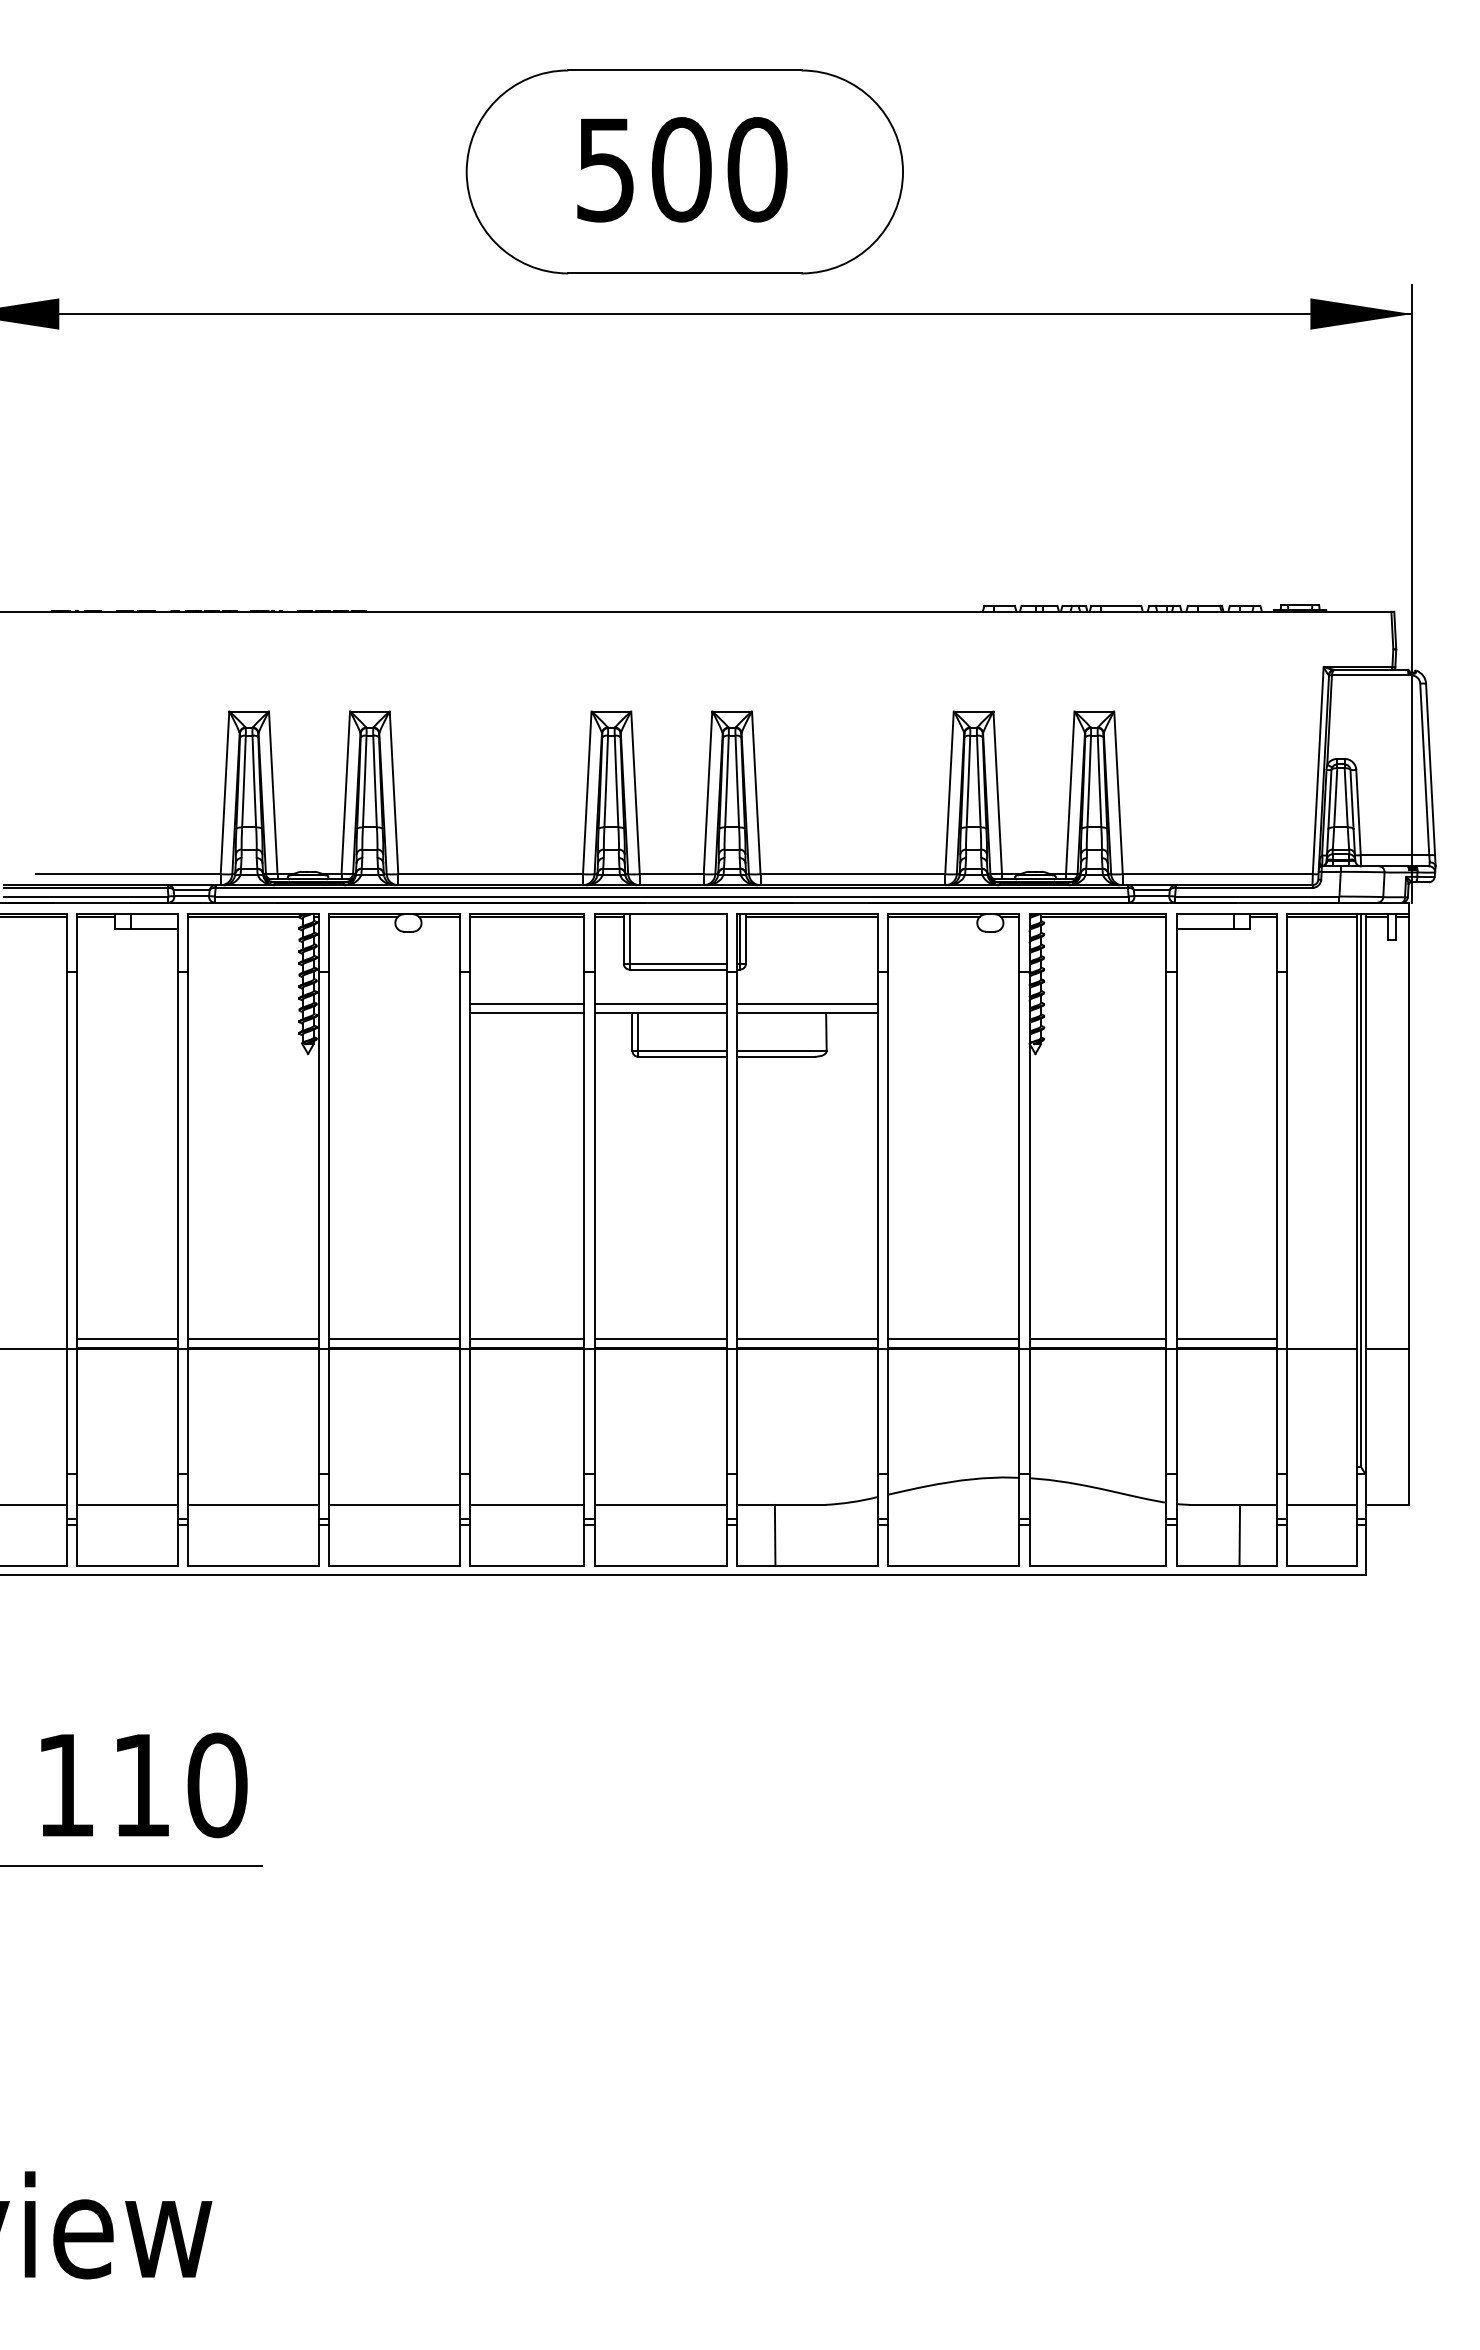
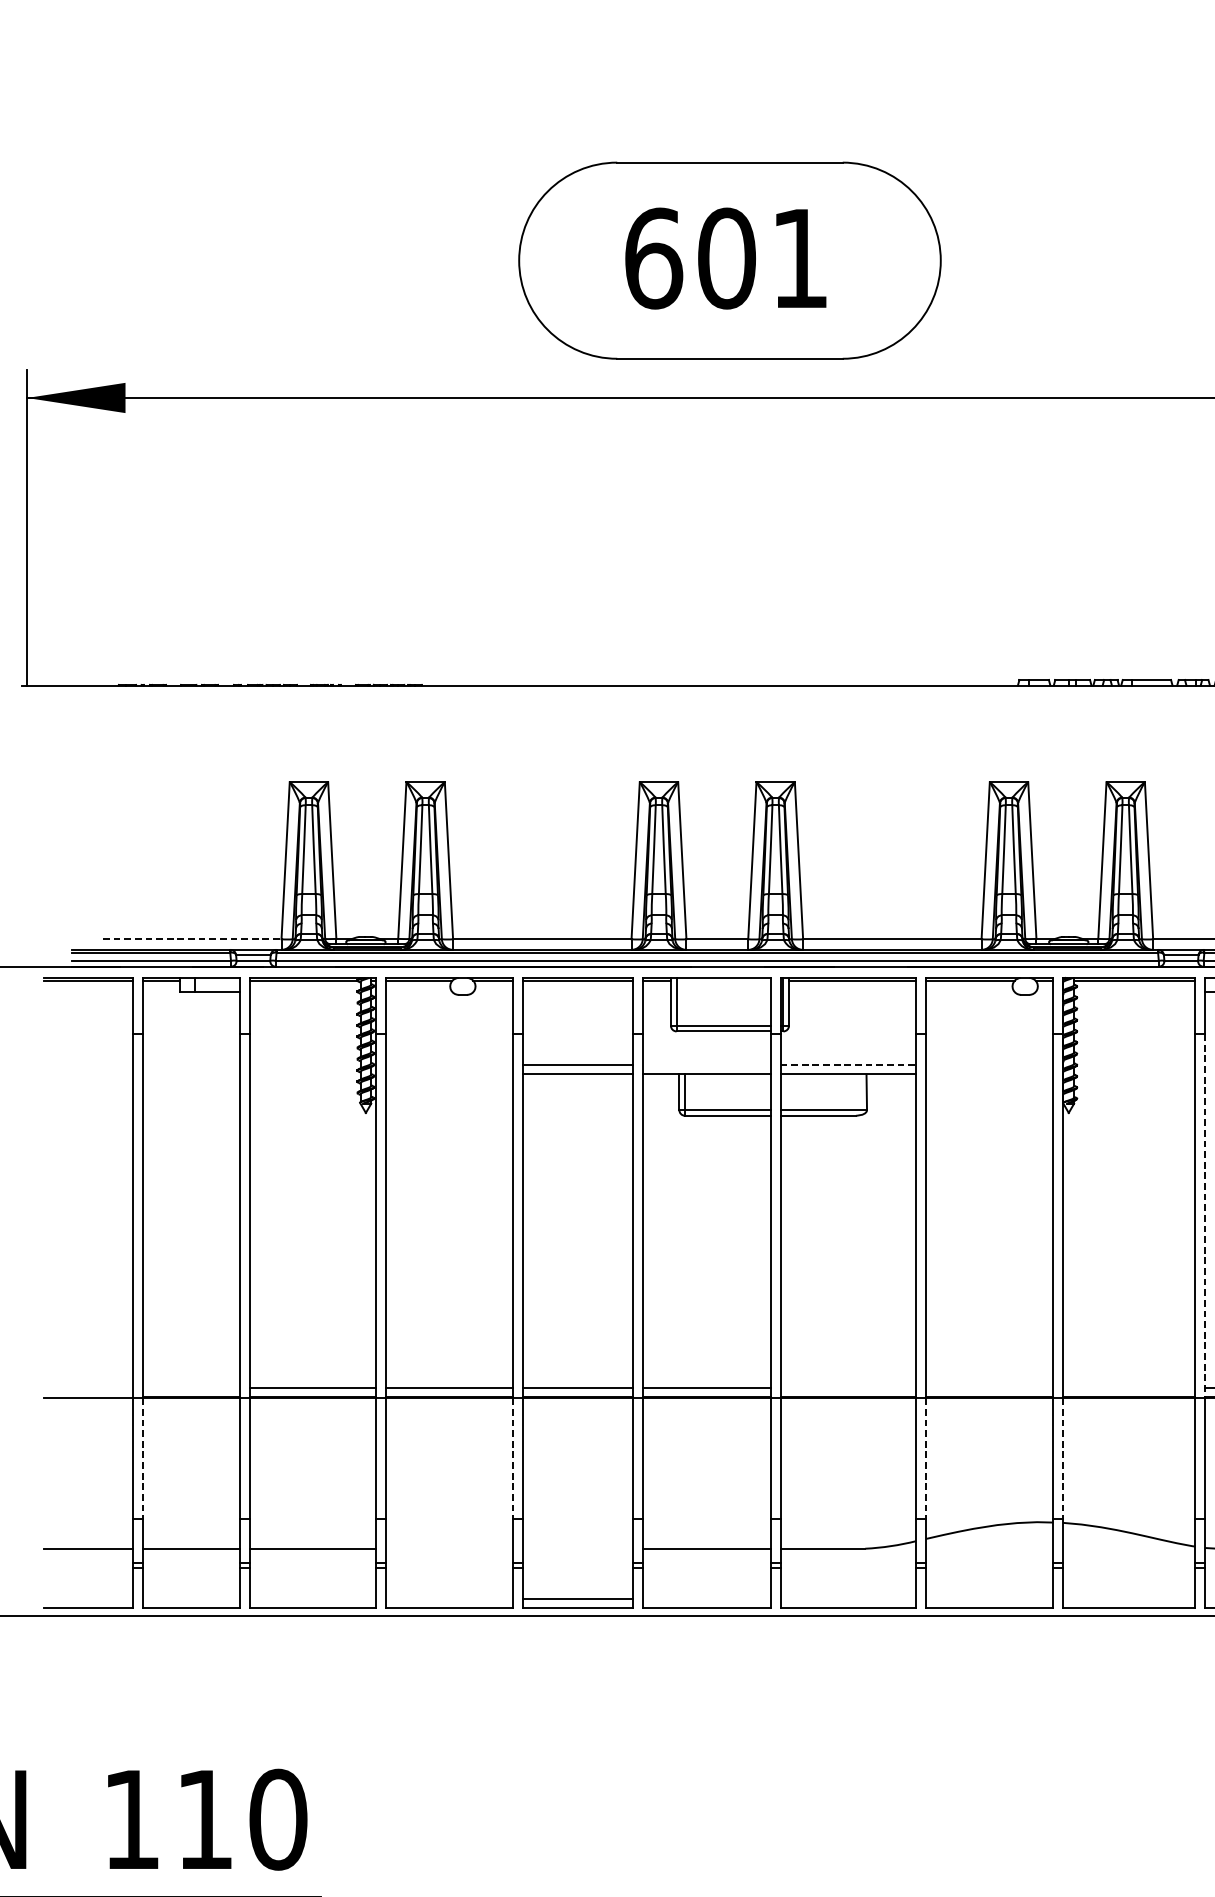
text: (681, 169) -> (726, 258), 500 -> 601
line: (128, 874) -> (192, 939), solid -> dashed
line: (660, 1004) -> (706, 1065), removed
line: (807, 1004) -> (848, 1065), solid -> dashed
line: (1176, 1161) -> (1205, 1216), solid -> dashed
line: (127, 1339) -> (191, 1388), removed
line: (807, 1339) -> (848, 1388), removed
line: (953, 1339) -> (989, 1388), removed
line: (1097, 1339) -> (1128, 1388), removed
line: (77, 1412) -> (143, 1459), solid -> dashed
line: (460, 1412) -> (513, 1459), solid -> dashed
line: (887, 1412) -> (925, 1459), solid -> dashed
line: (1029, 1412) -> (1063, 1459), solid -> dashed
line: (394, 1504) -> (449, 1548), removed
line: (527, 1504) -> (577, 1598), moved
line: (774, 1535) -> (816, 1578), removed

